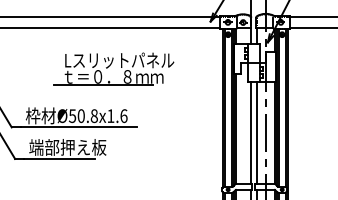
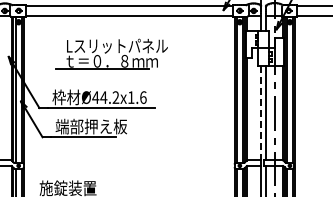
part: (113, 68) -> (111, 53), moved
text: (83, 115) -> (105, 97), Ø50.8x1.6 -> Ø44.2x1.6
line: (250, 133) -> (260, 113), solid -> dashed

